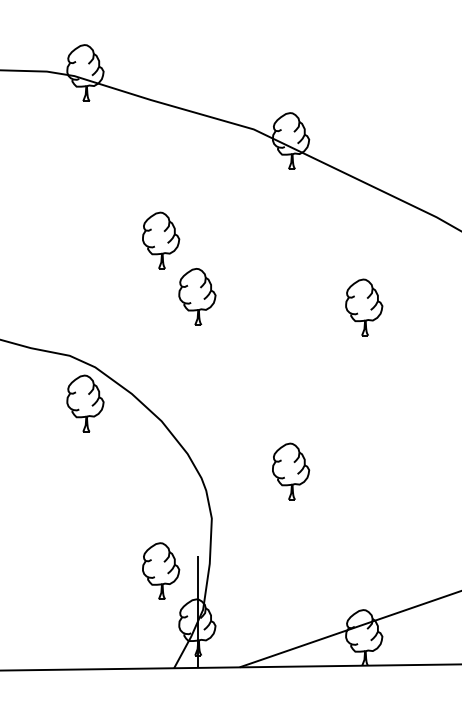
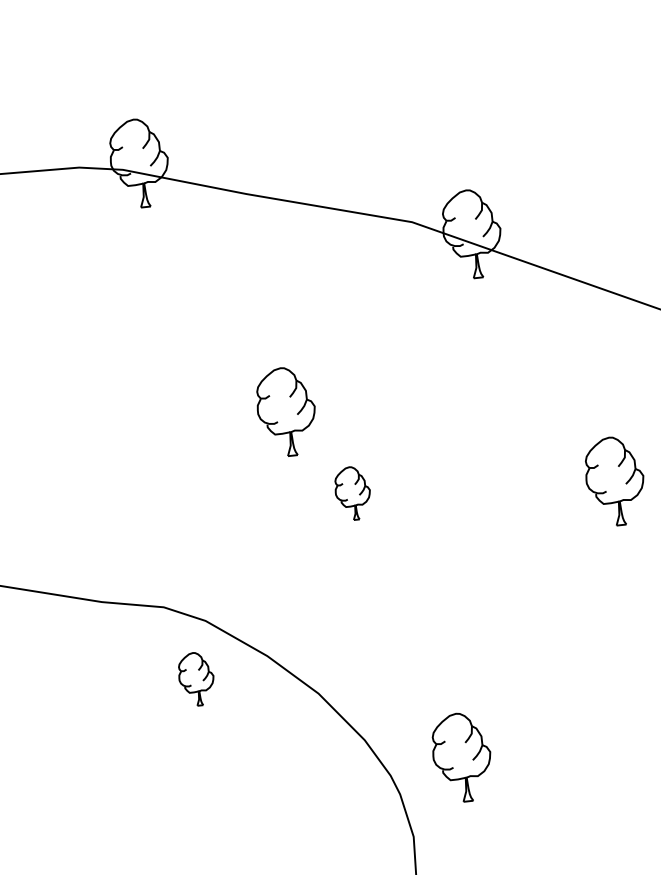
part: (197, 296) -> (353, 492), size x0.6
part: (85, 403) -> (196, 679), size x0.6
part: (291, 471) -> (462, 757), moved

